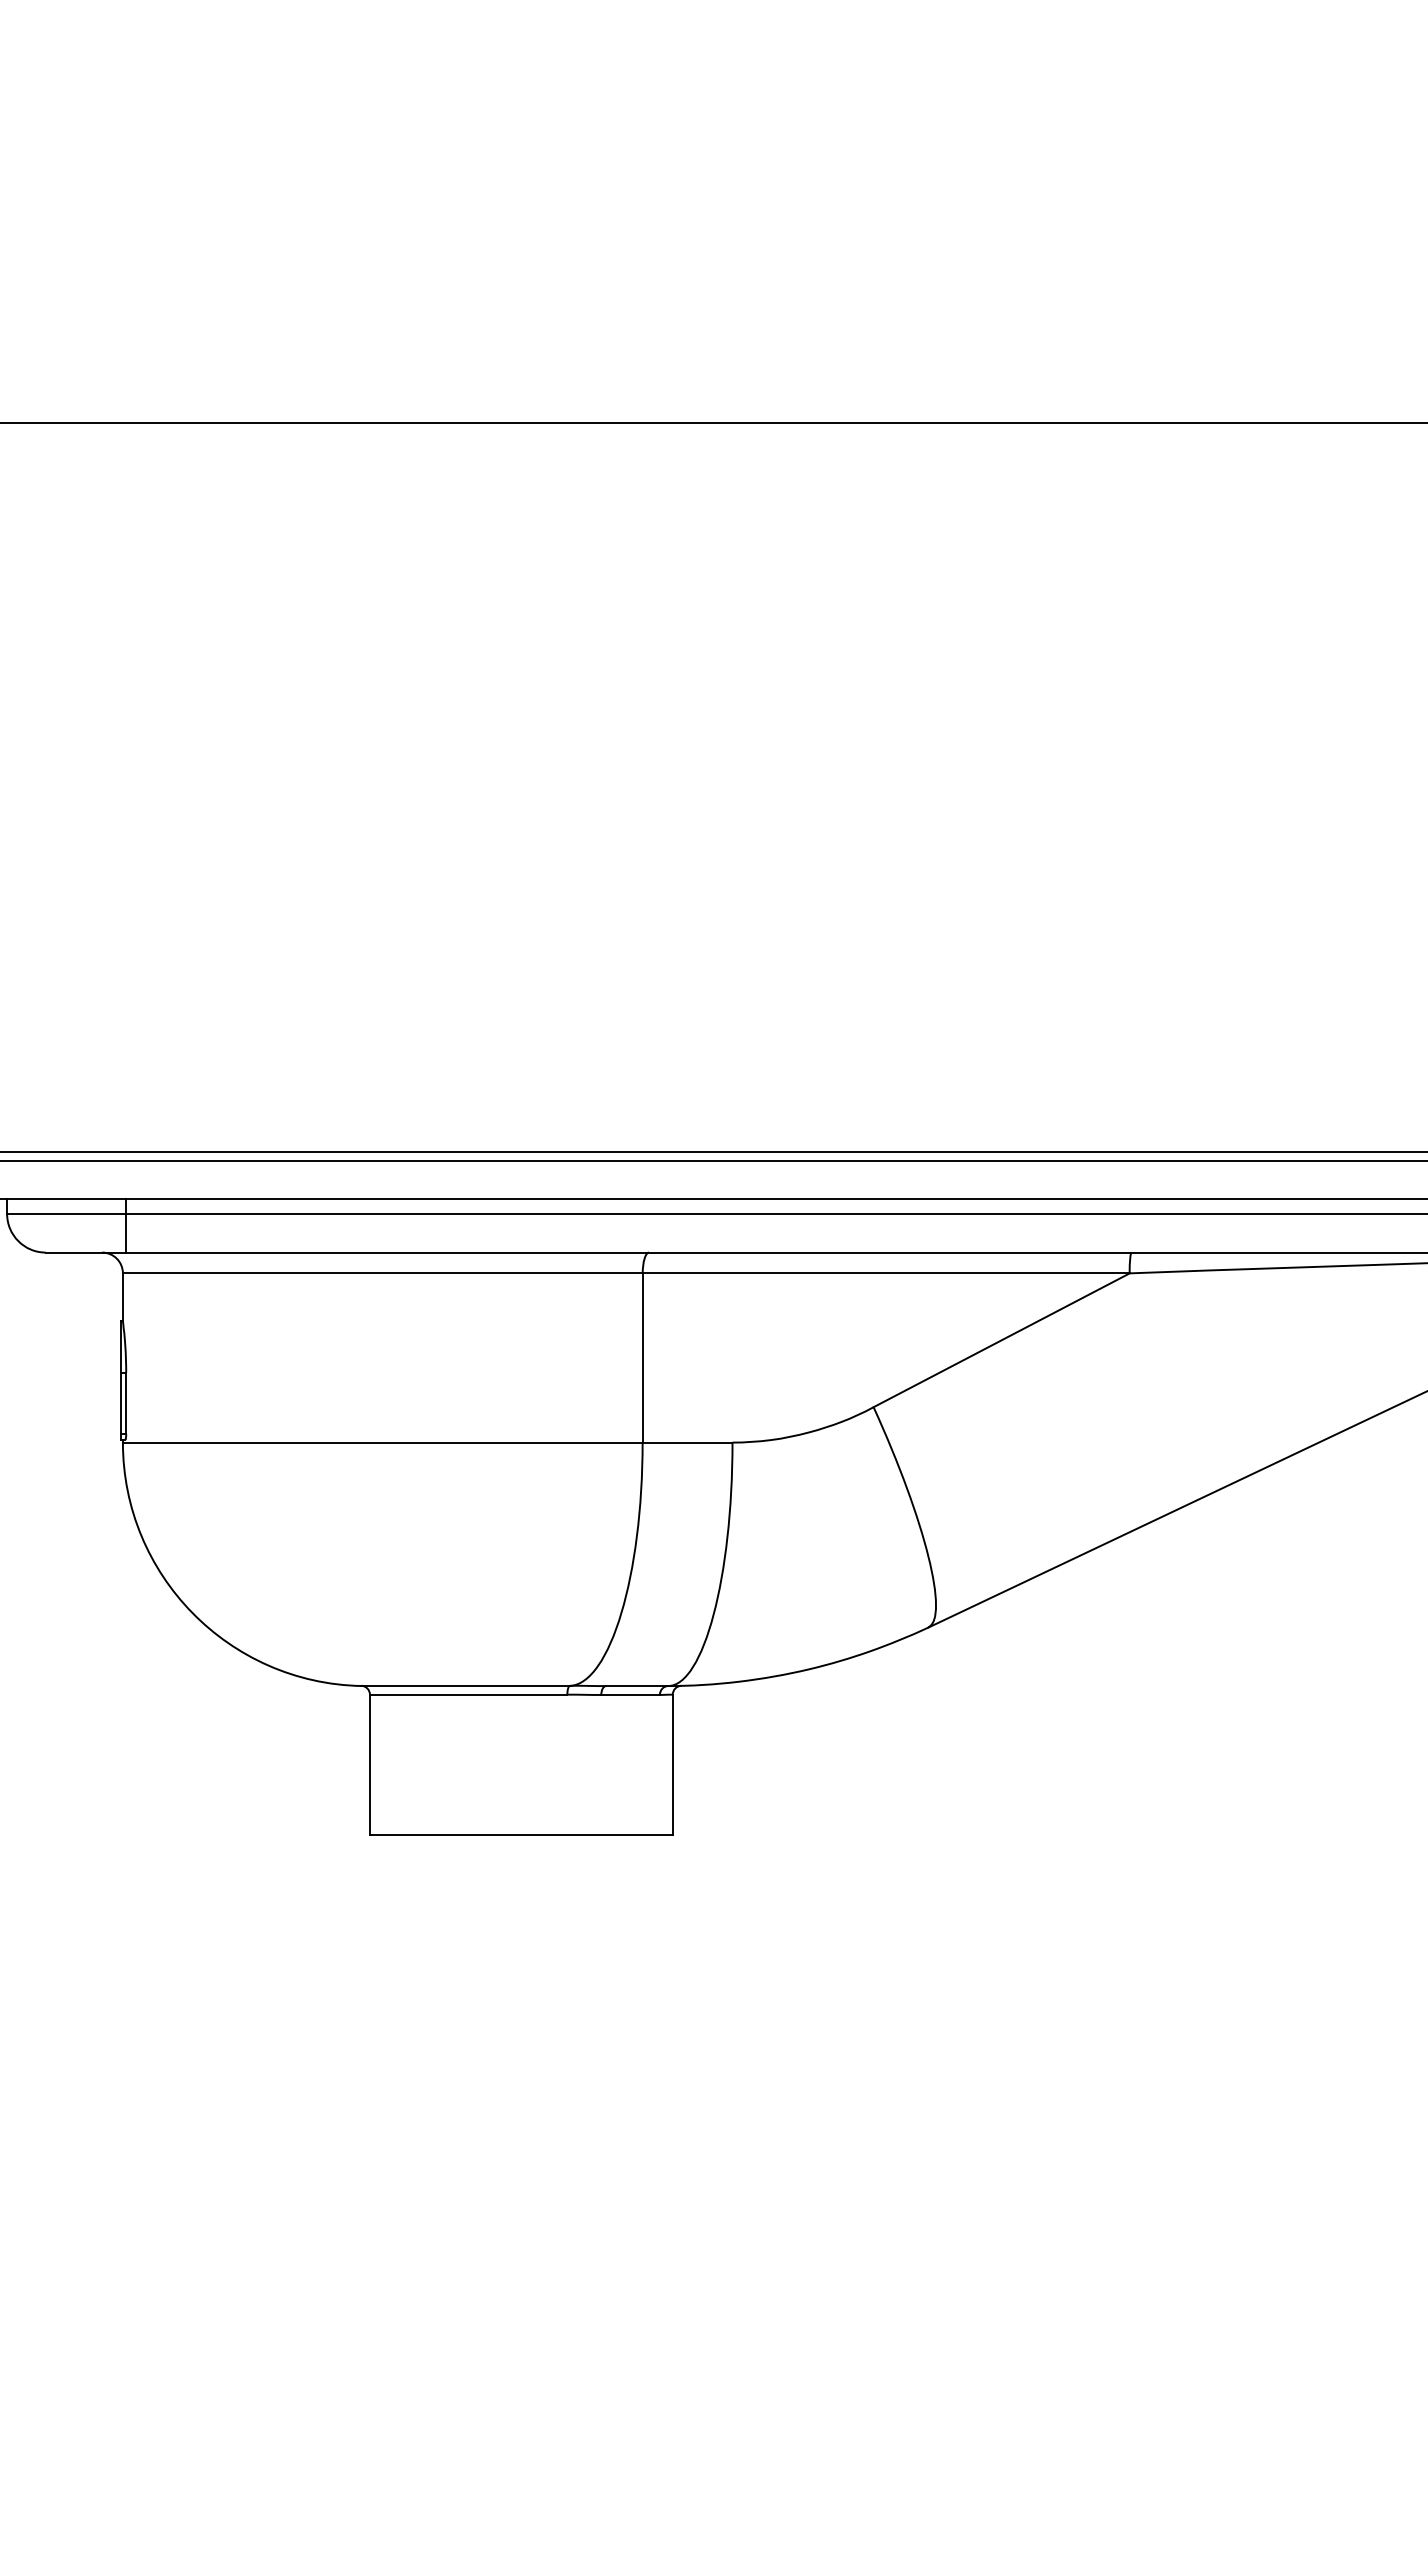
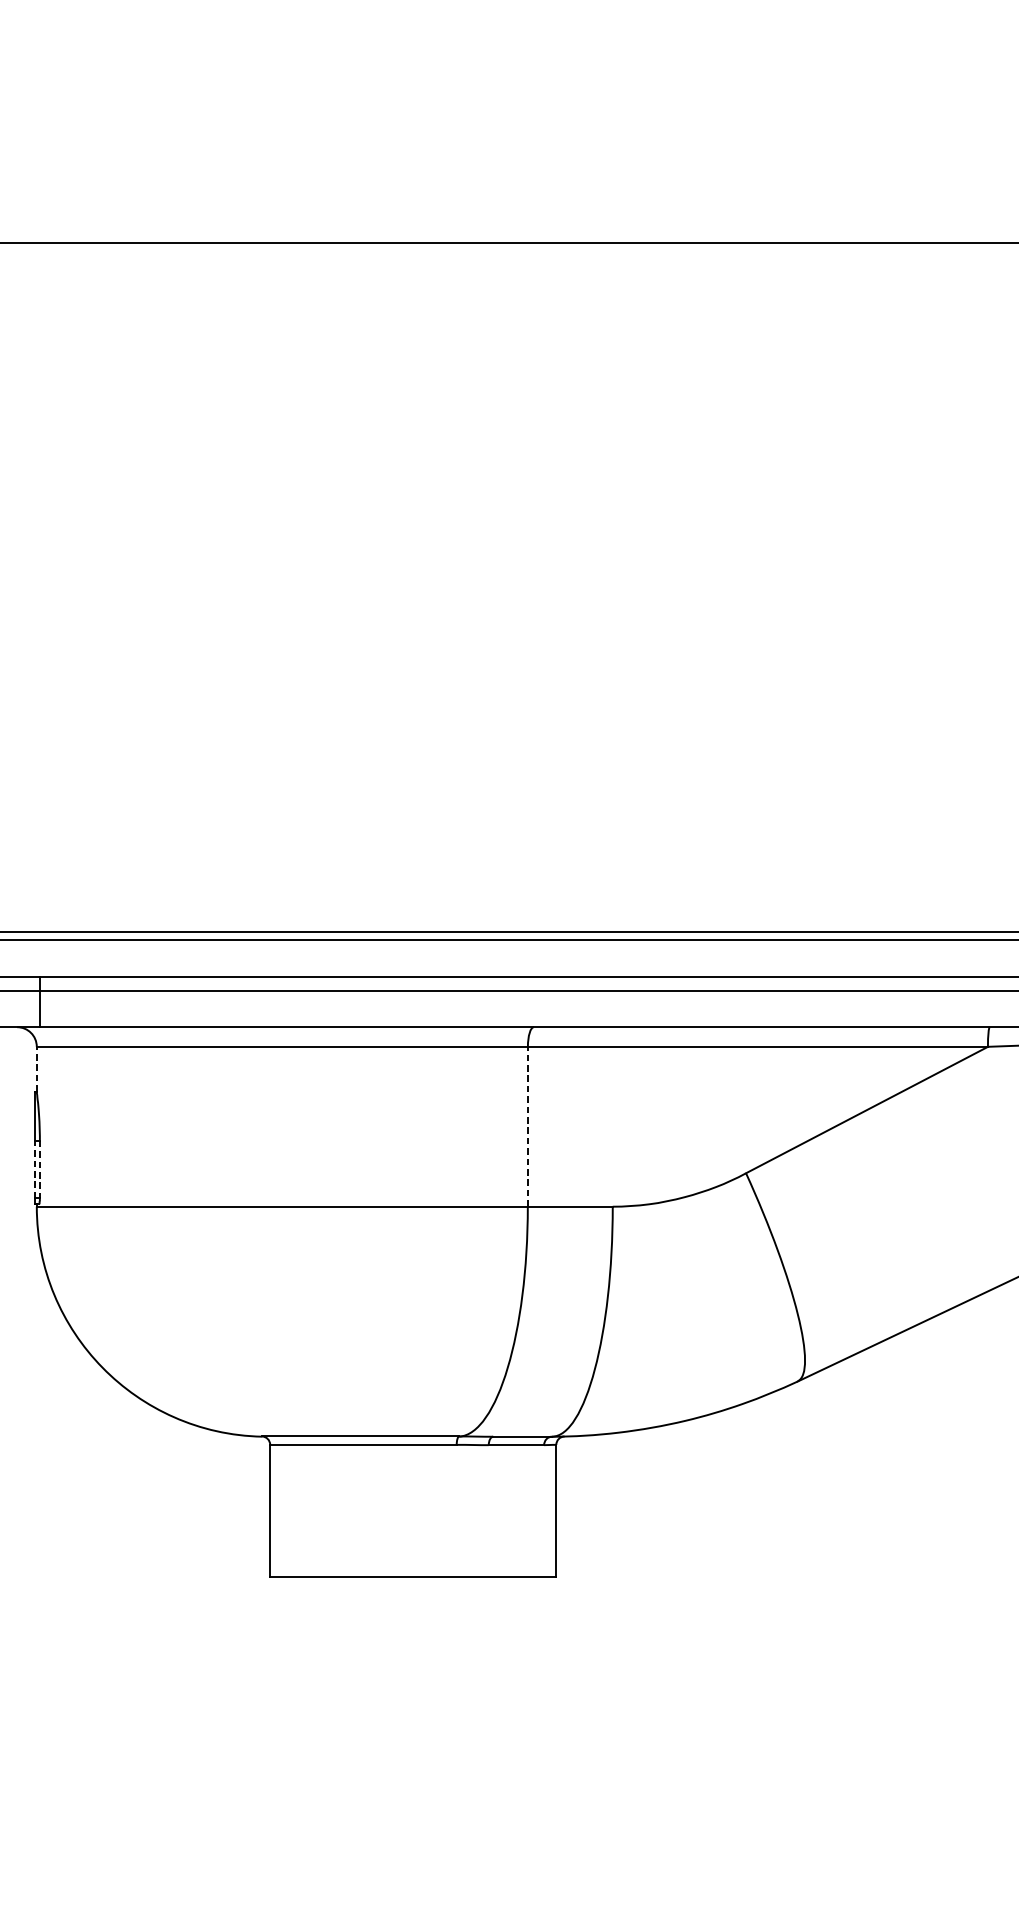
line: (122, 1297) -> (36, 1069), solid -> dashed
line: (642, 1357) -> (527, 1126), solid -> dashed
line: (120, 1402) -> (34, 1168), solid -> dashed
line: (126, 1403) -> (40, 1169), solid -> dashed

